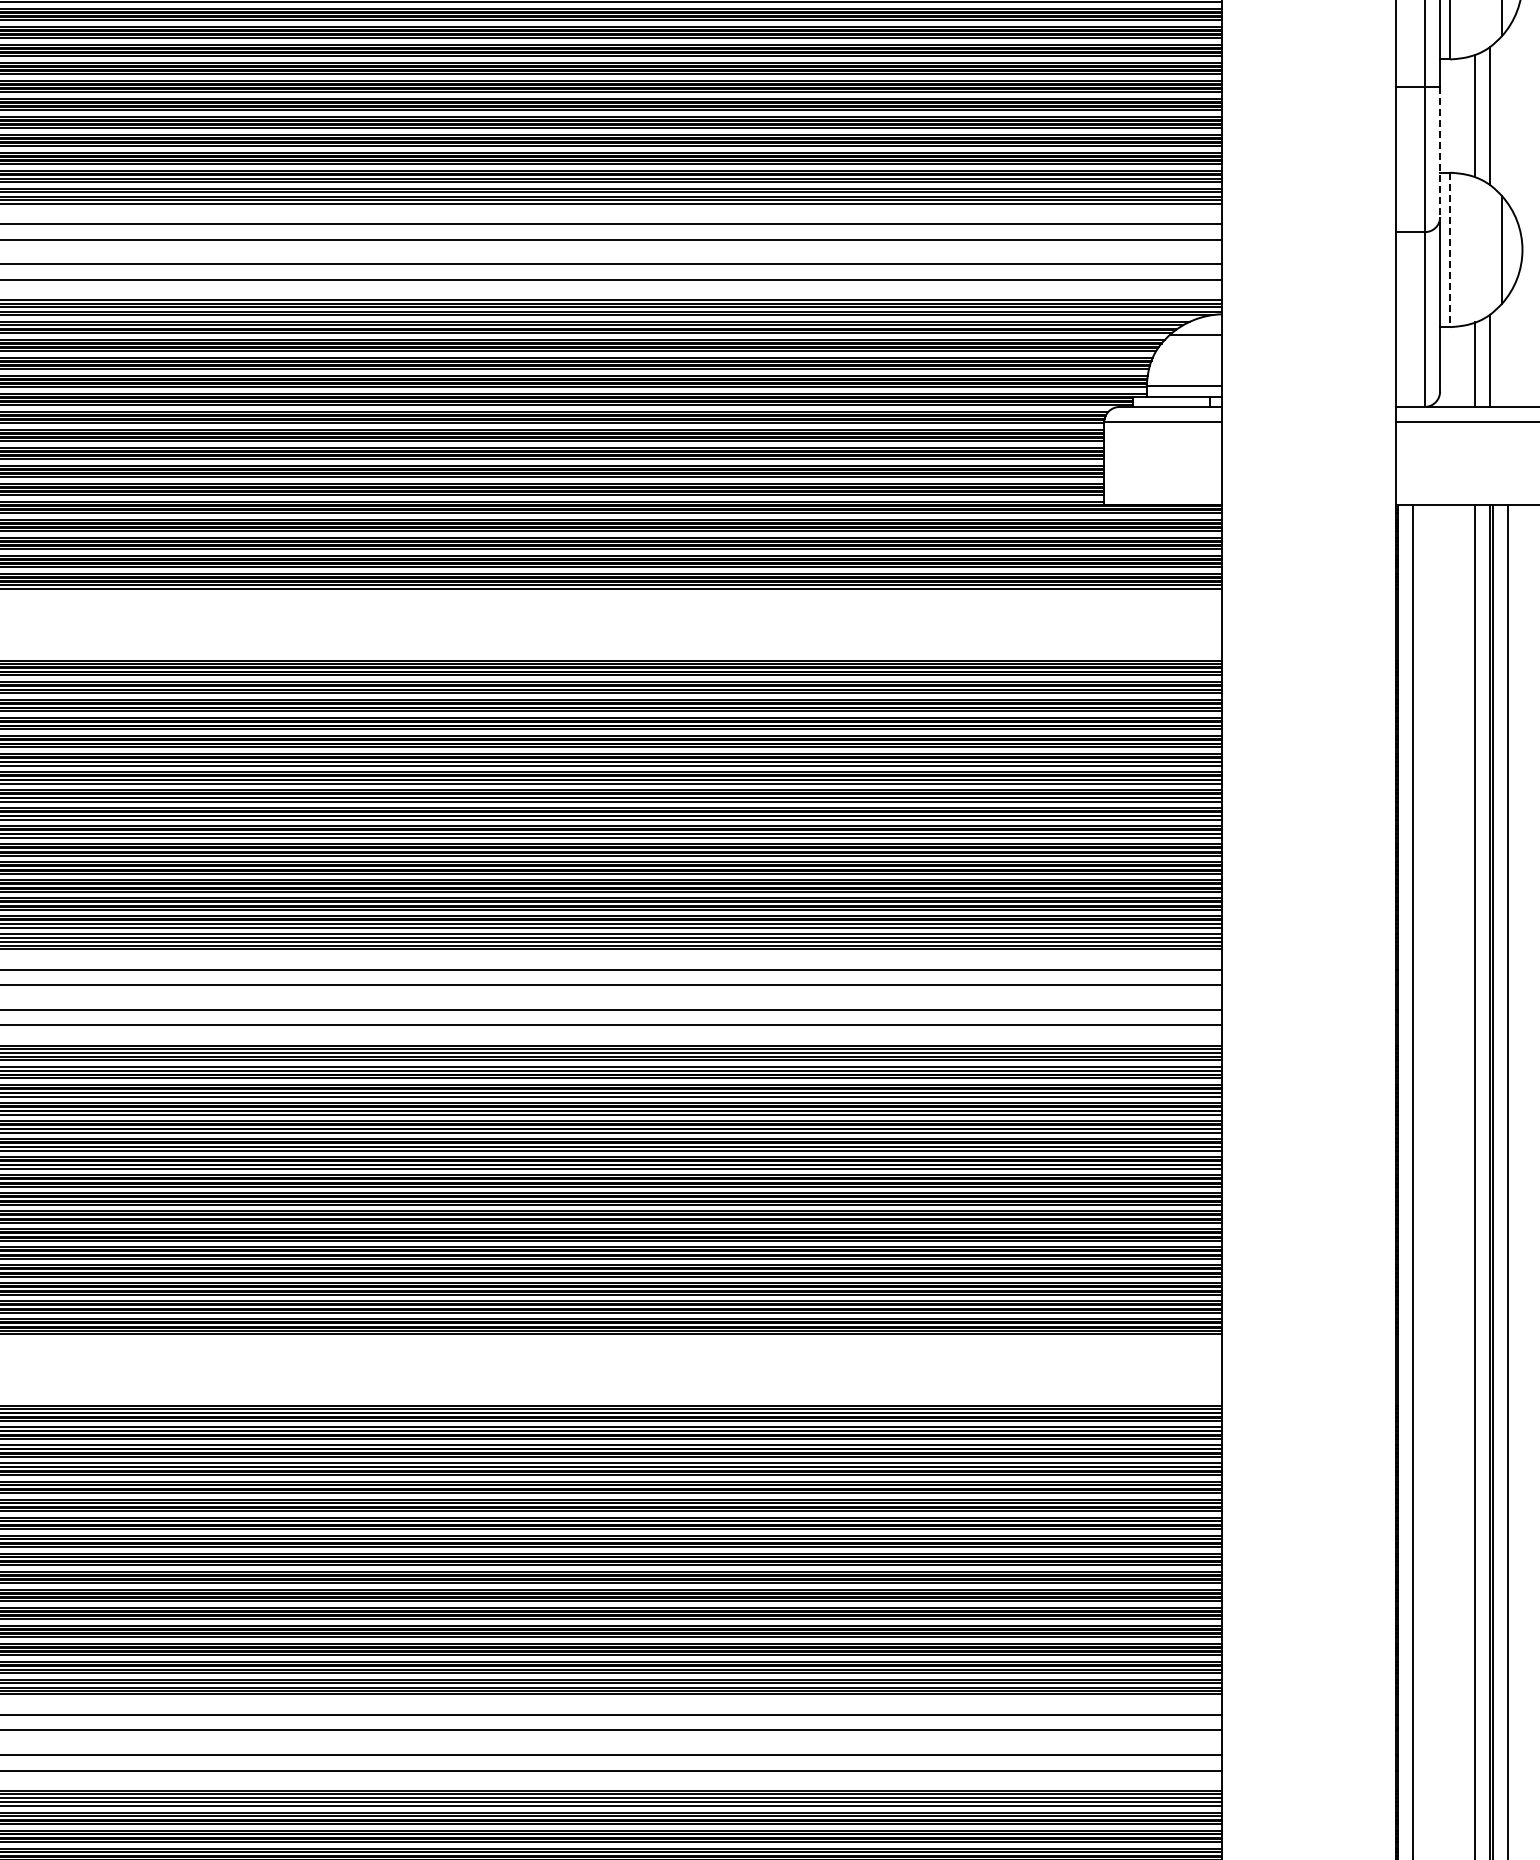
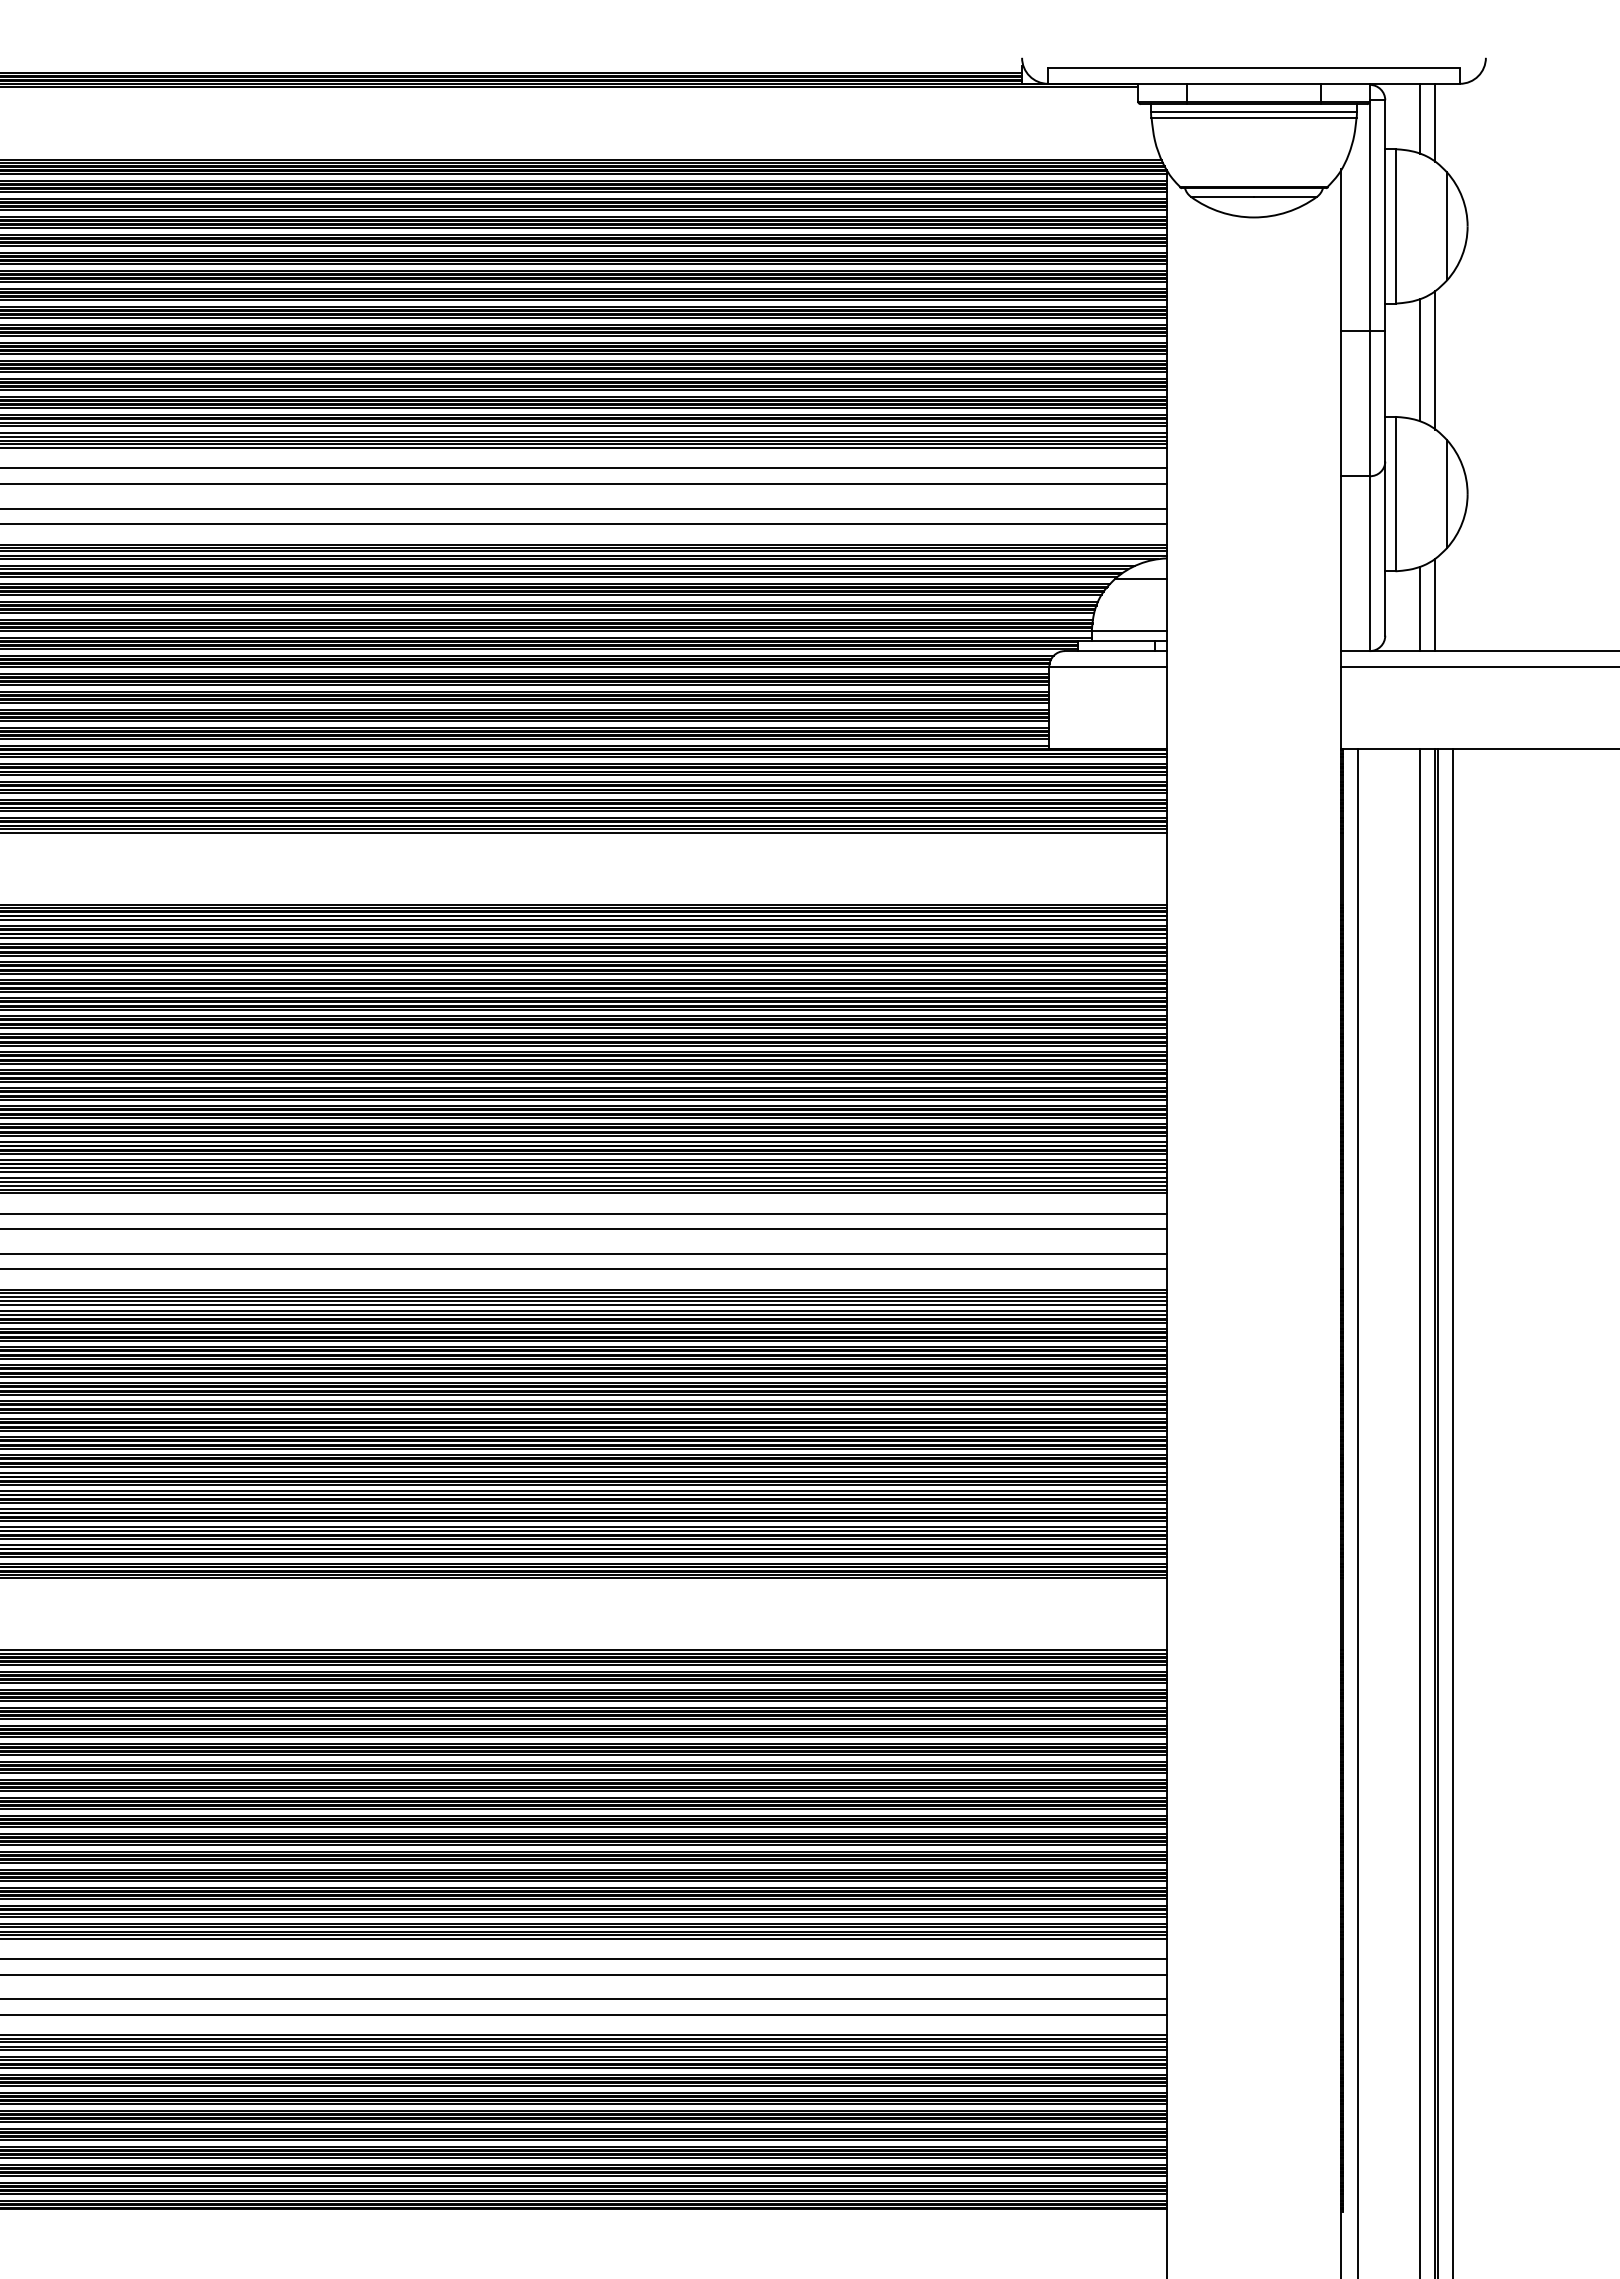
line: (1440, 152) -> (1385, 396), dashed -> solid
line: (1450, 250) -> (1395, 494), dashed -> solid

